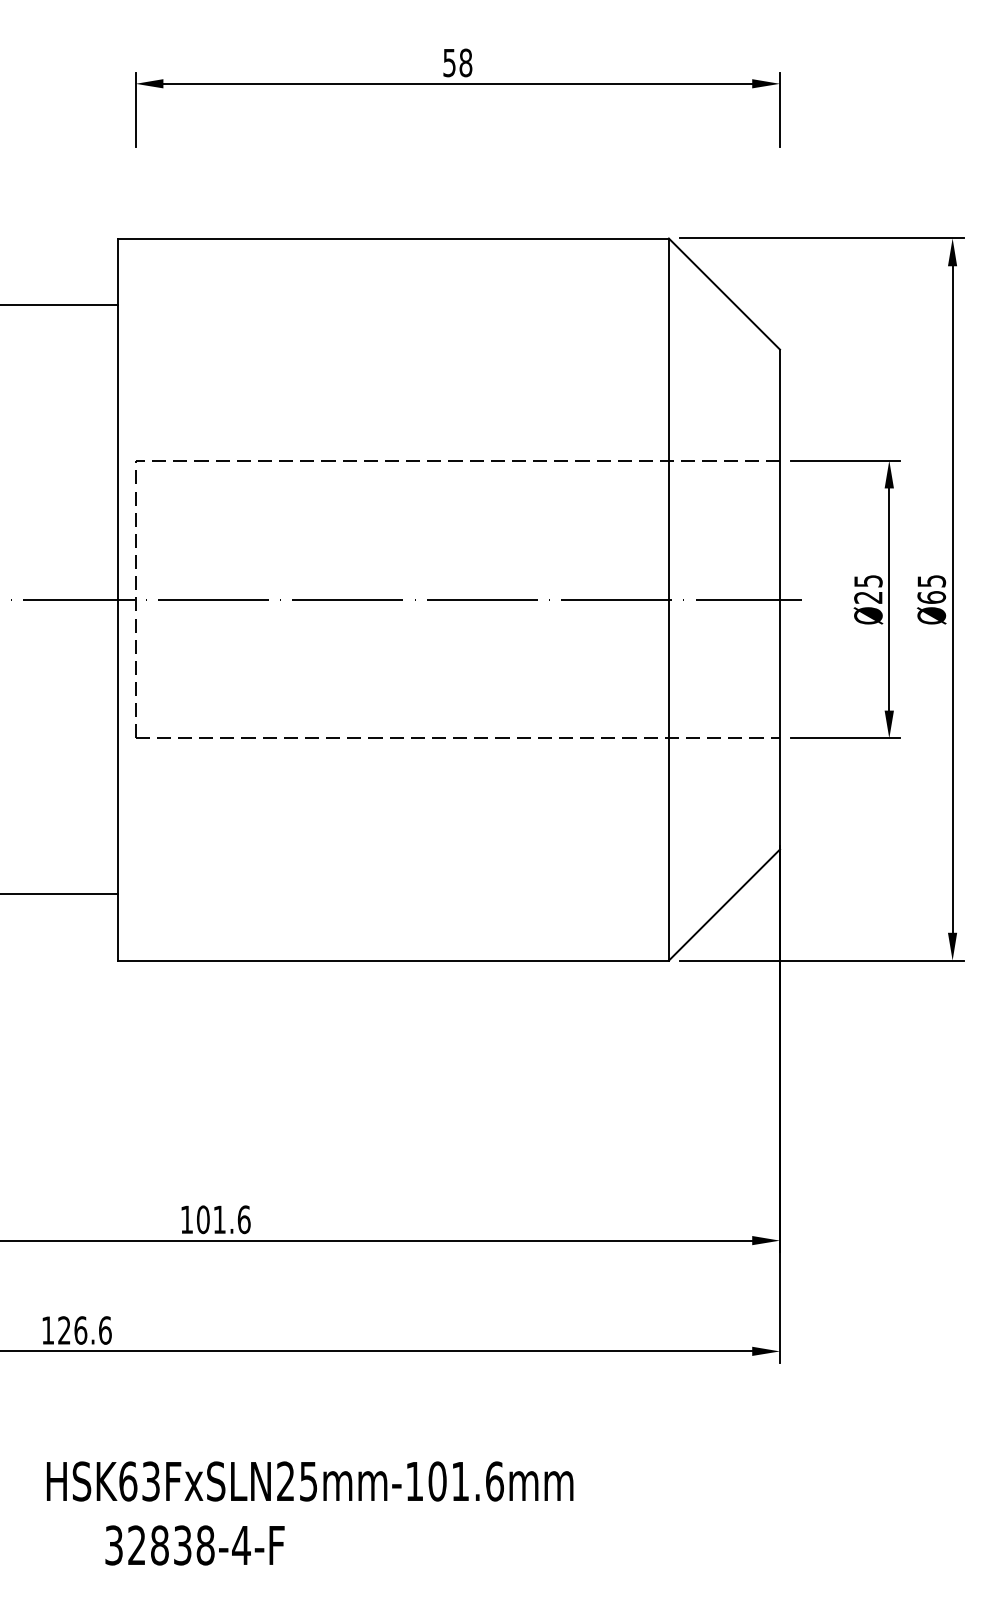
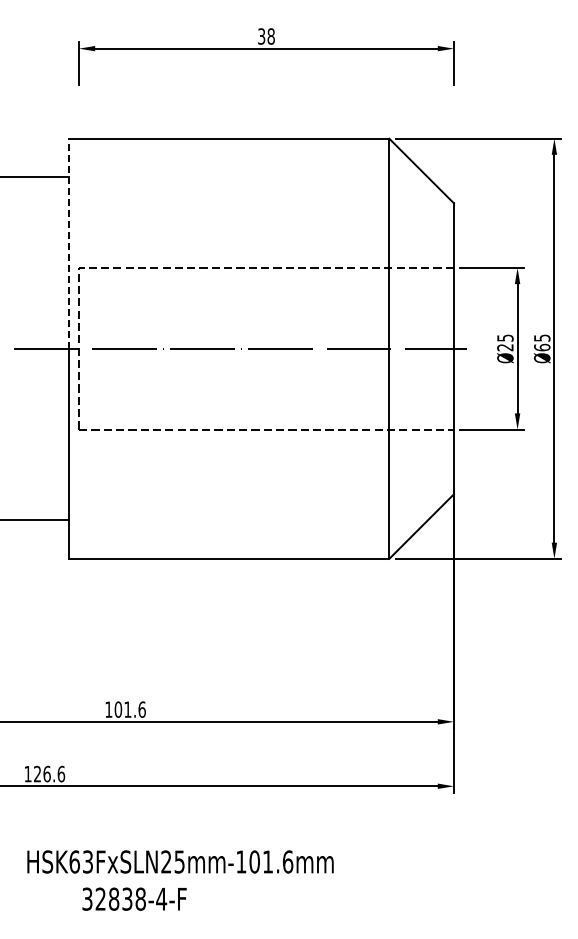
text: (449, 61) -> (261, 35), 58 -> 38
line: (117, 418) -> (68, 243), solid -> dashed
text: (194, 1544) -> (134, 898), moved

